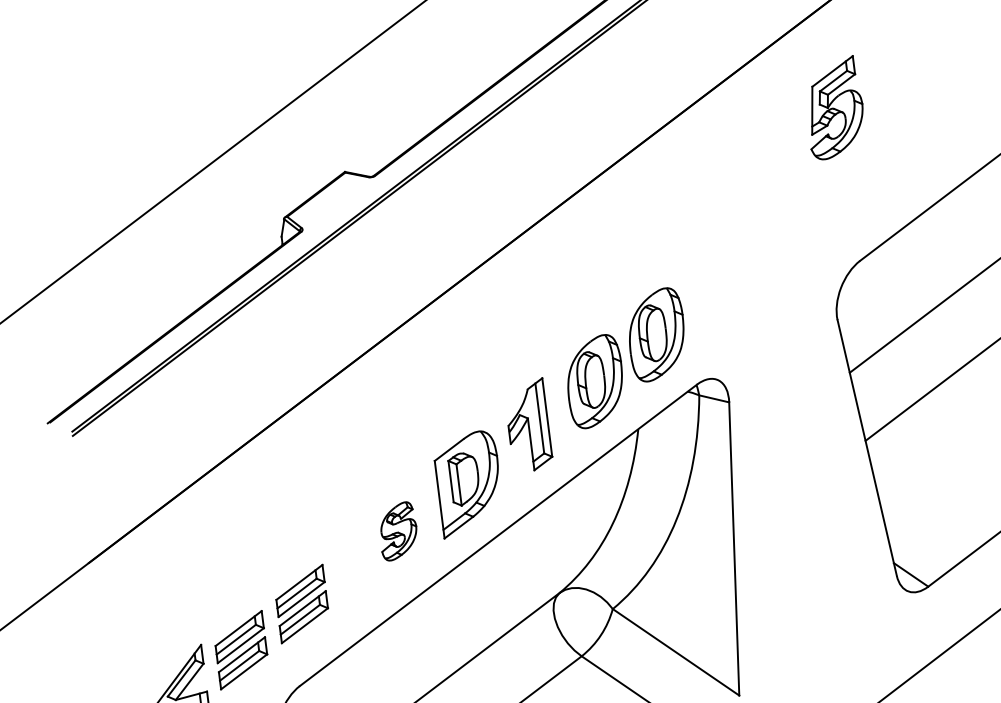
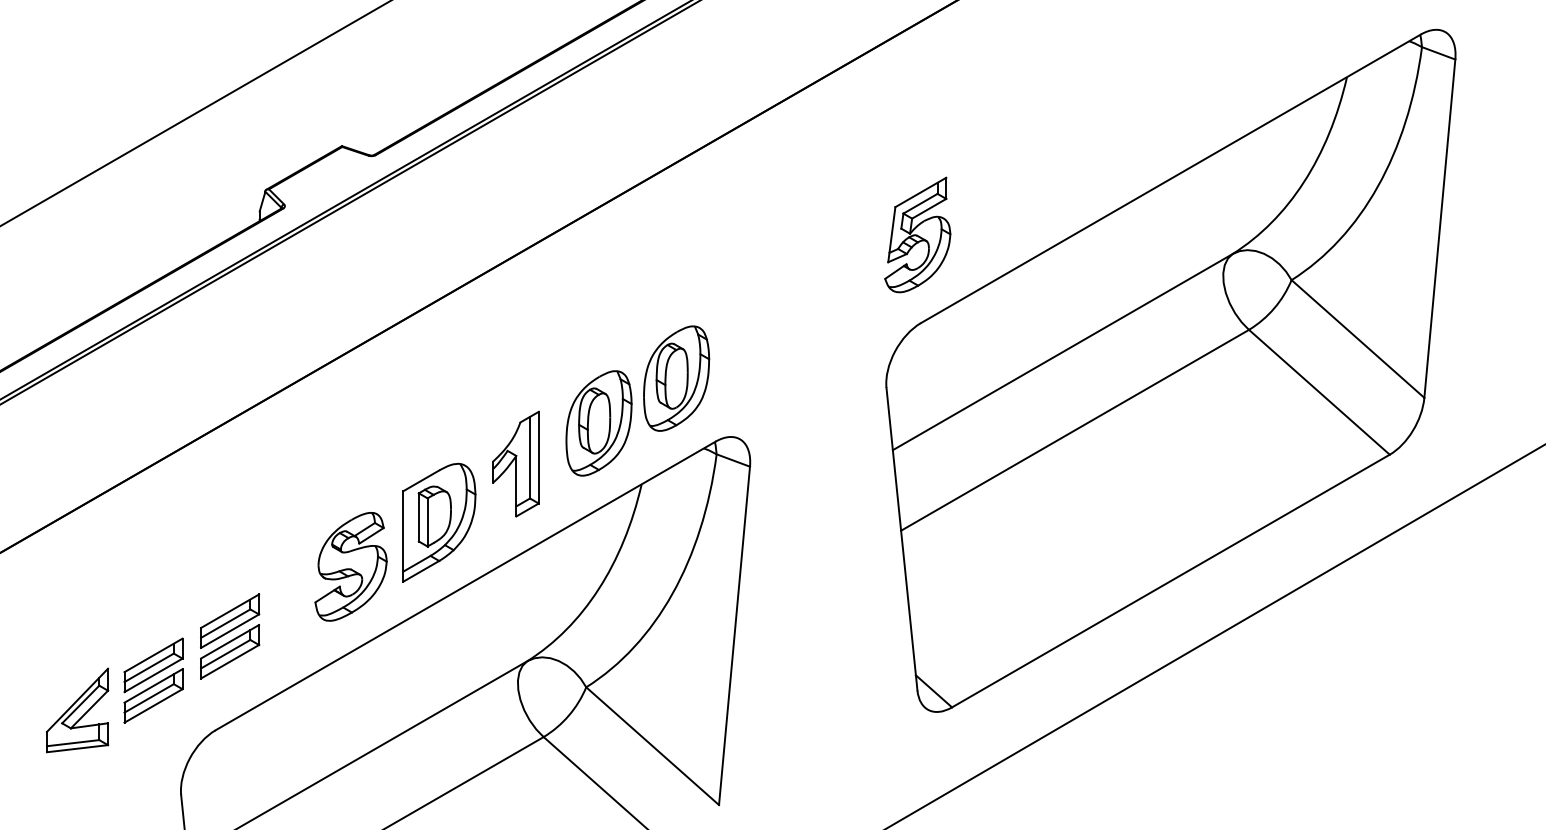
part: (834, 107) -> (917, 234), moved
part: (397, 531) -> (350, 566), size x1.67

